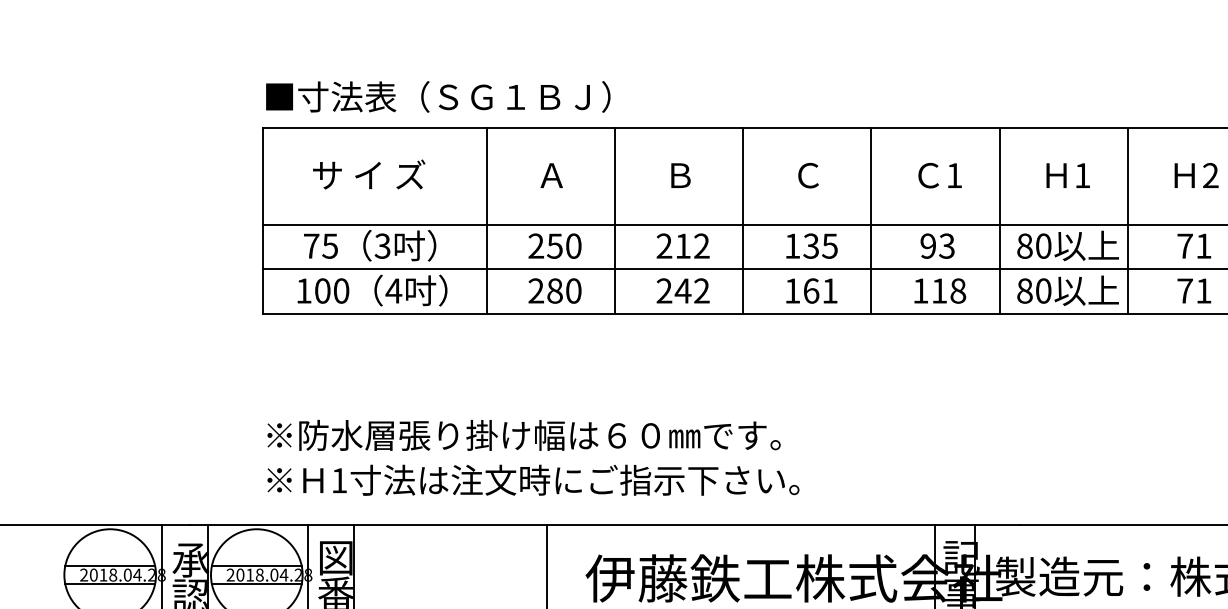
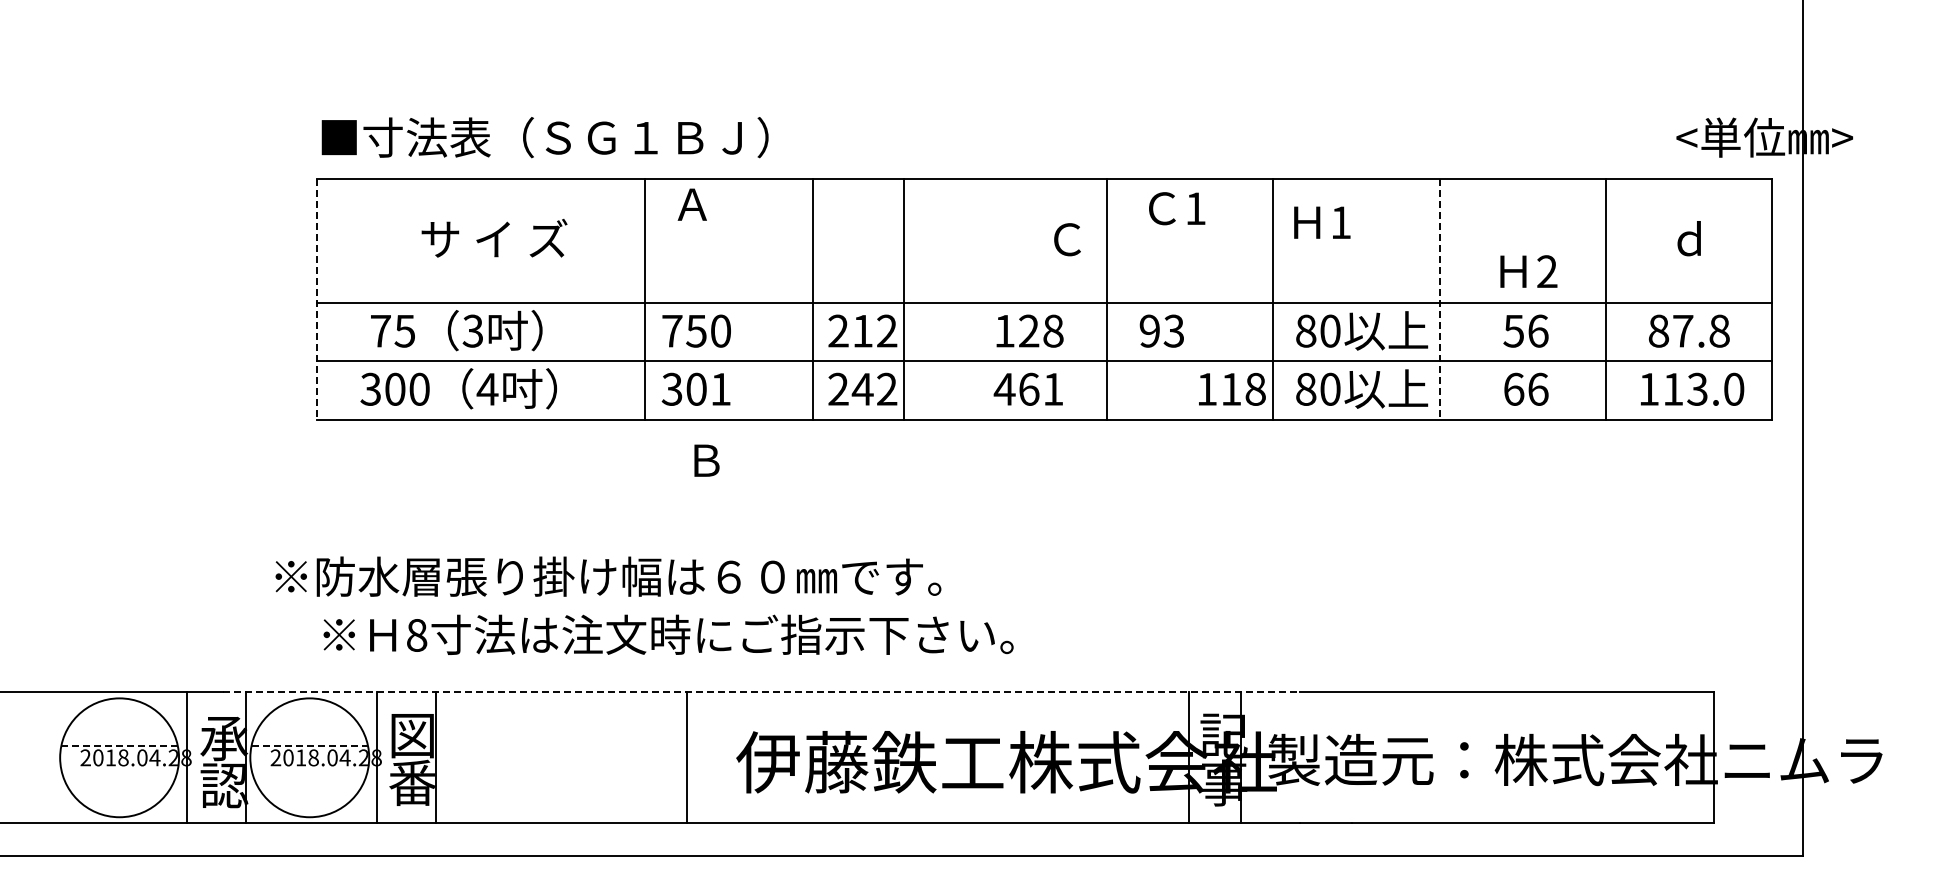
text: (369, 173) -> (494, 237), moved
text: (551, 175) -> (691, 204), moved
text: (680, 175) -> (706, 460), moved
text: (808, 175) -> (1067, 239), moved
text: (940, 175) -> (1177, 208), moved
text: (1068, 175) -> (1322, 222), moved
text: (1196, 175) -> (1528, 271), moved
line: (487, 220) -> (645, 298), moved
line: (615, 220) -> (812, 298), moved
line: (743, 220) -> (903, 298), moved
line: (262, 221) -> (317, 299), solid -> dashed
line: (1127, 221) -> (1439, 299), solid -> dashed
text: (536, 245) -> (672, 330), 250 -> 750
text: (820, 245) -> (1040, 330), 135 -> 128
text: (937, 245) -> (1161, 330), moved
text: (1194, 245) -> (1525, 330), 71 -> 56
text: (303, 290) -> (370, 388), 100 -> 300
text: (554, 290) -> (695, 388), 280 -> 301
text: (1194, 290) -> (1526, 388), 71 -> 66
text: (792, 291) -> (1004, 389), 161 -> 461
text: (940, 291) -> (1232, 389), moved
text: (524, 435) -> (608, 576), moved
text: (339, 480) -> (417, 635), 1 -> 8
line: (605, 524) -> (761, 692), solid -> dashed
line: (110, 565) -> (120, 745), solid -> dashed
line: (257, 565) -> (310, 745), solid -> dashed
line: (110, 584) -> (119, 769), removed
line: (256, 584) -> (309, 769), removed

